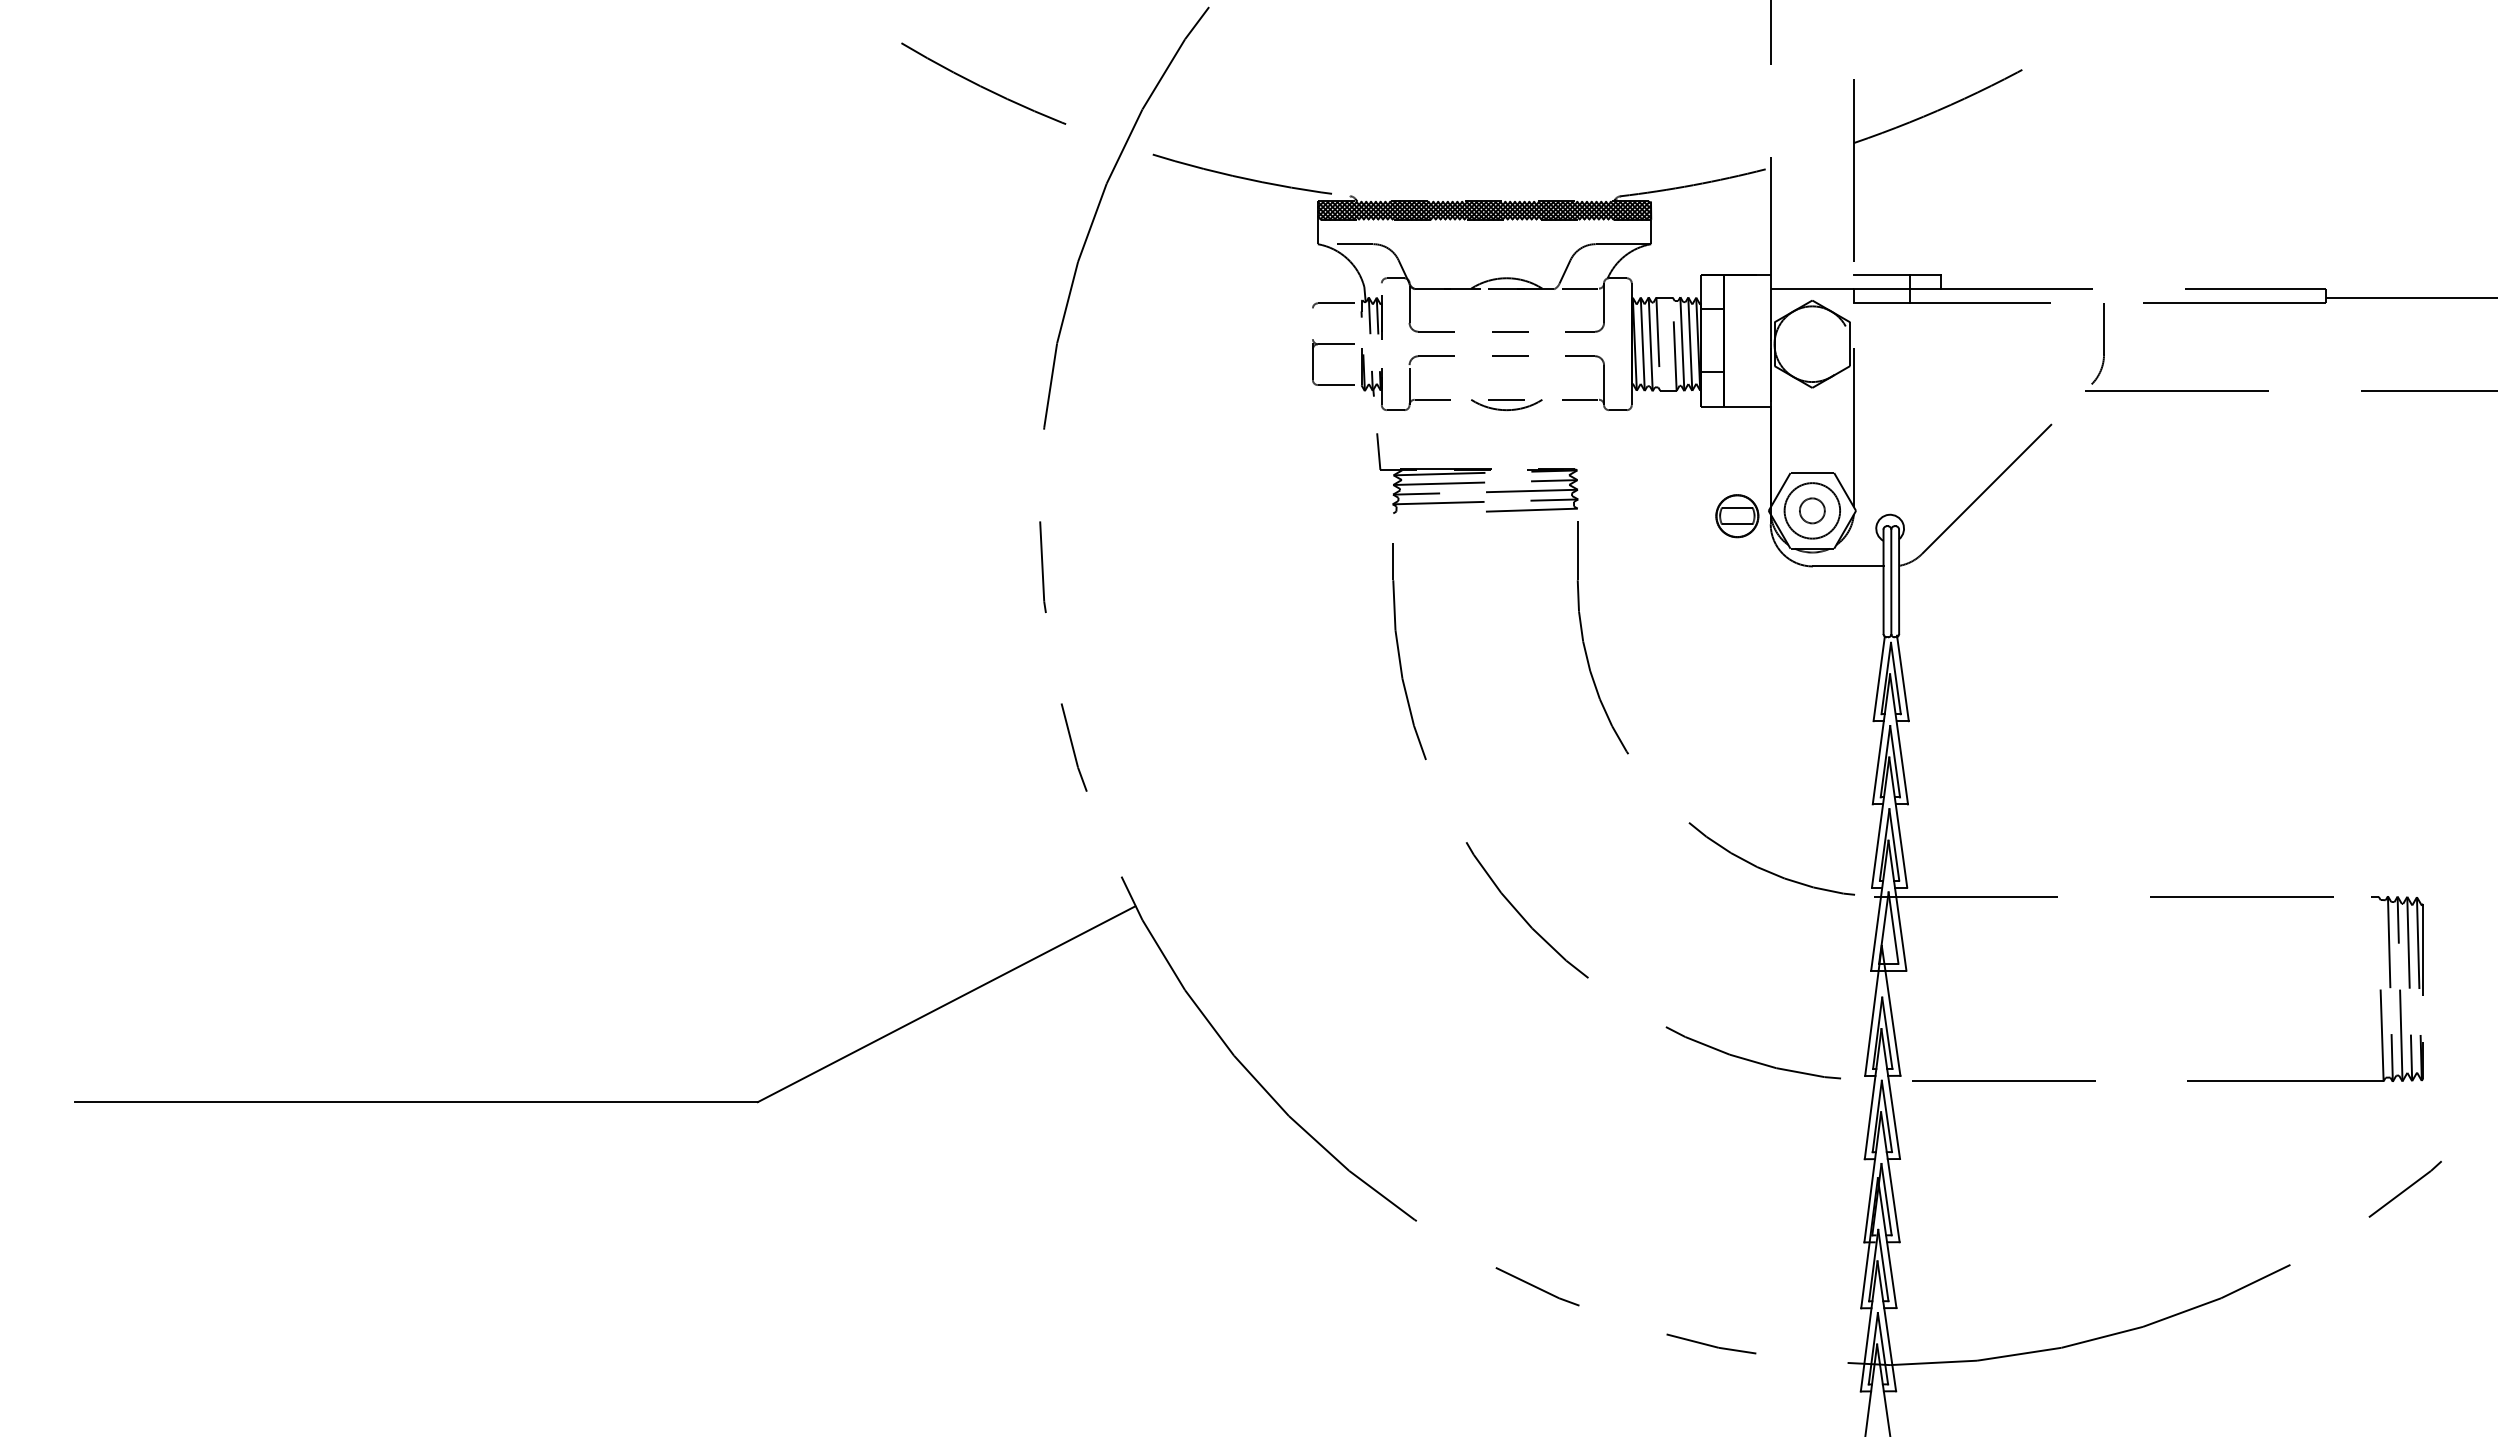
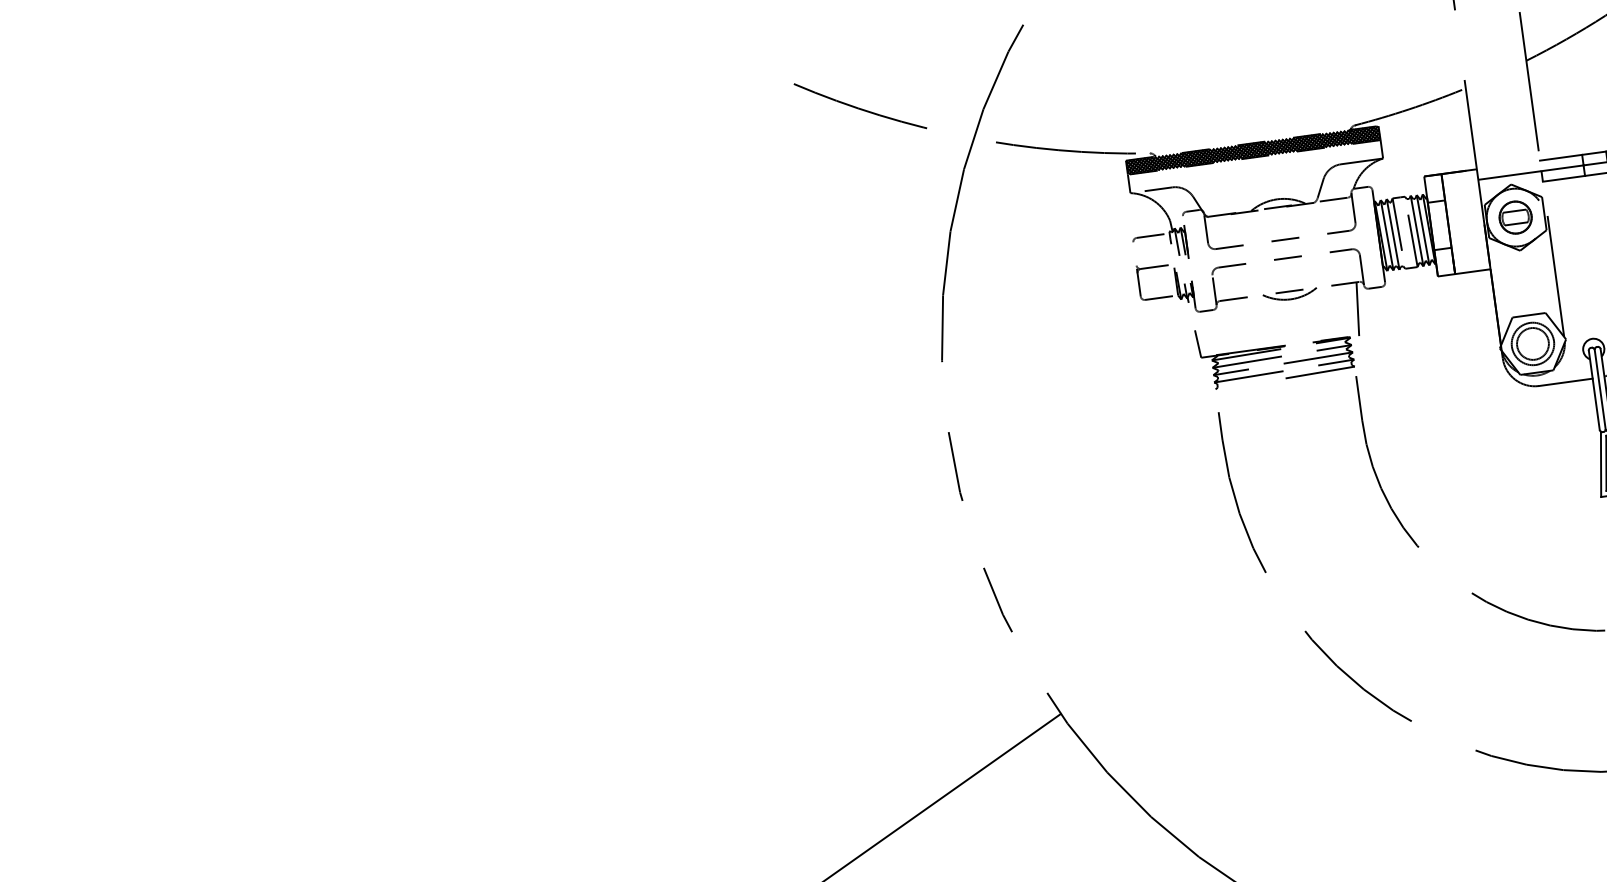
line: (1591, 434) -> (1357, 308), added
circle: (1812, 510) -> (1533, 343), size x1.67
part: (1737, 516) -> (1515, 217), moved

